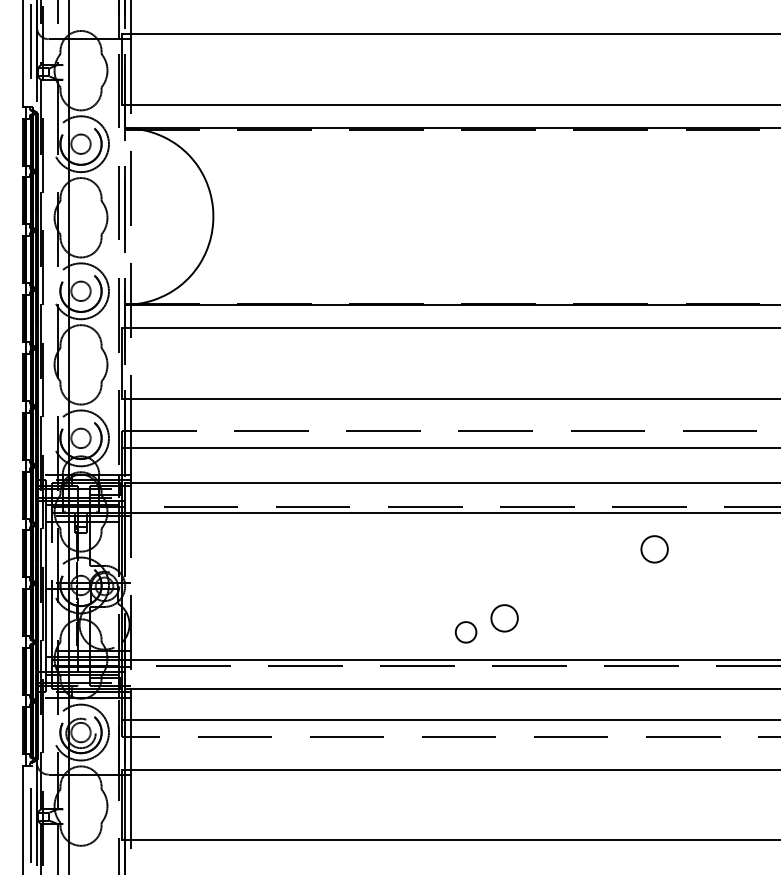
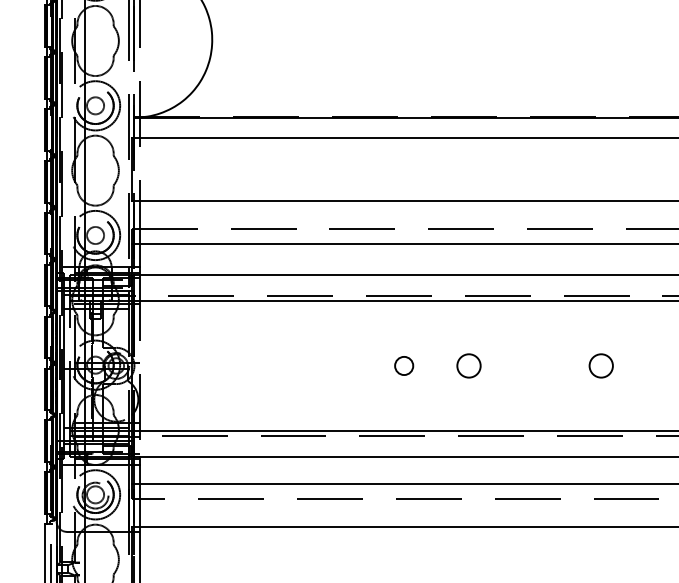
circle: (654, 549) -> (601, 366), moved
circle: (504, 618) -> (468, 366), moved
circle: (465, 632) -> (403, 366), moved

